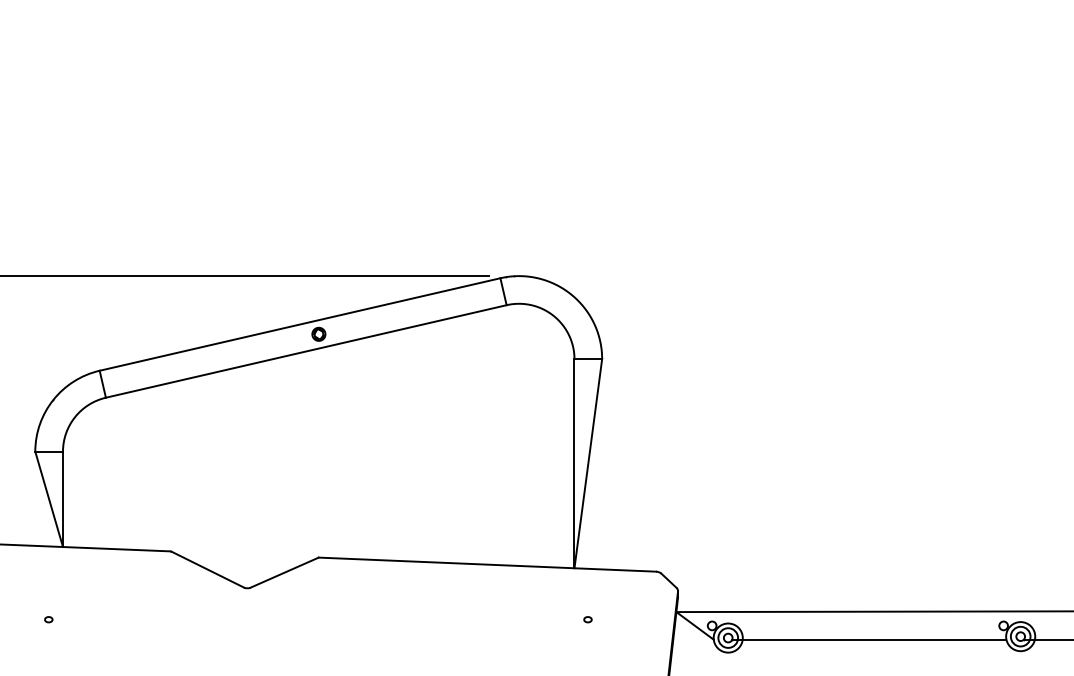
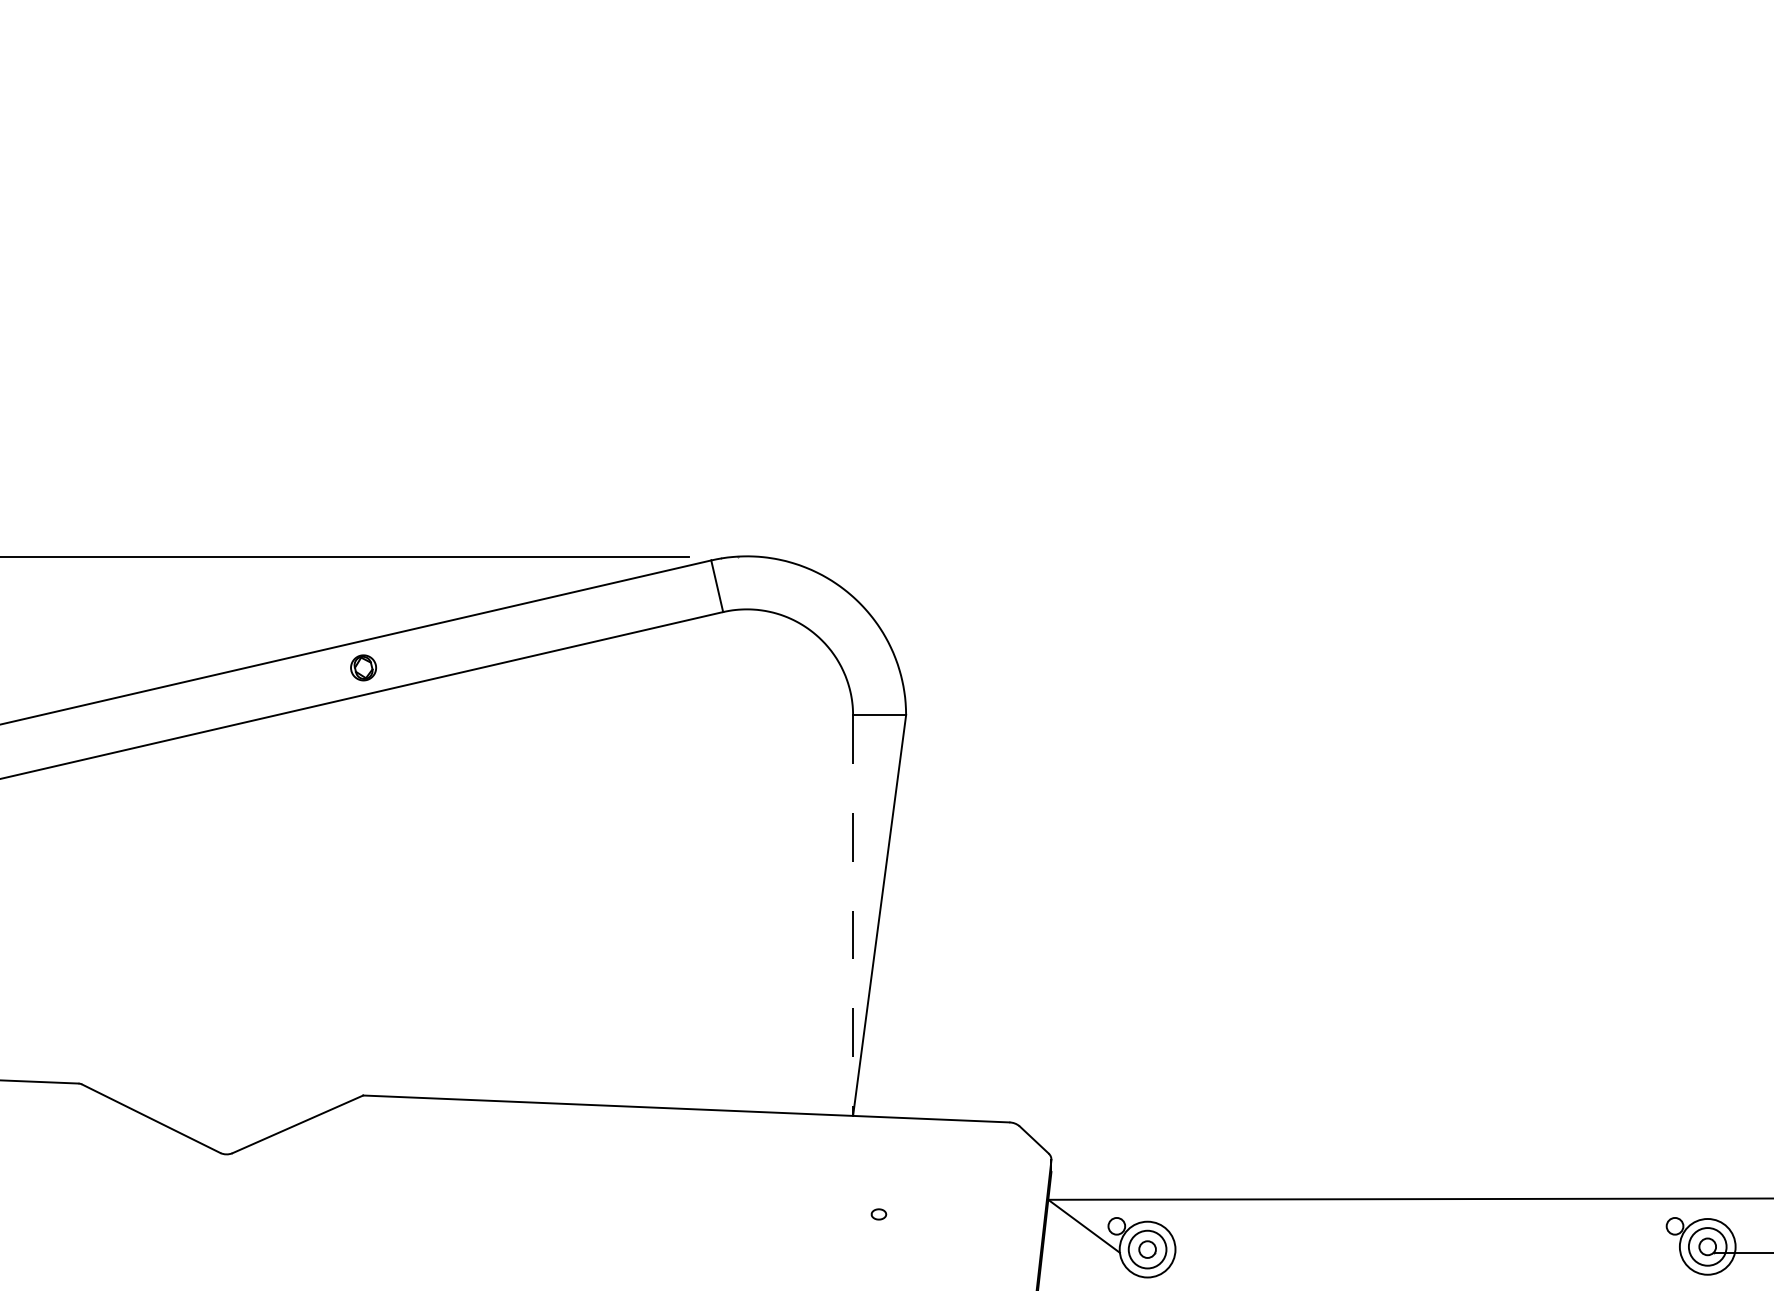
line: (574, 463) -> (853, 915), solid -> dashed
line: (869, 639) -> (1418, 1252), removed

